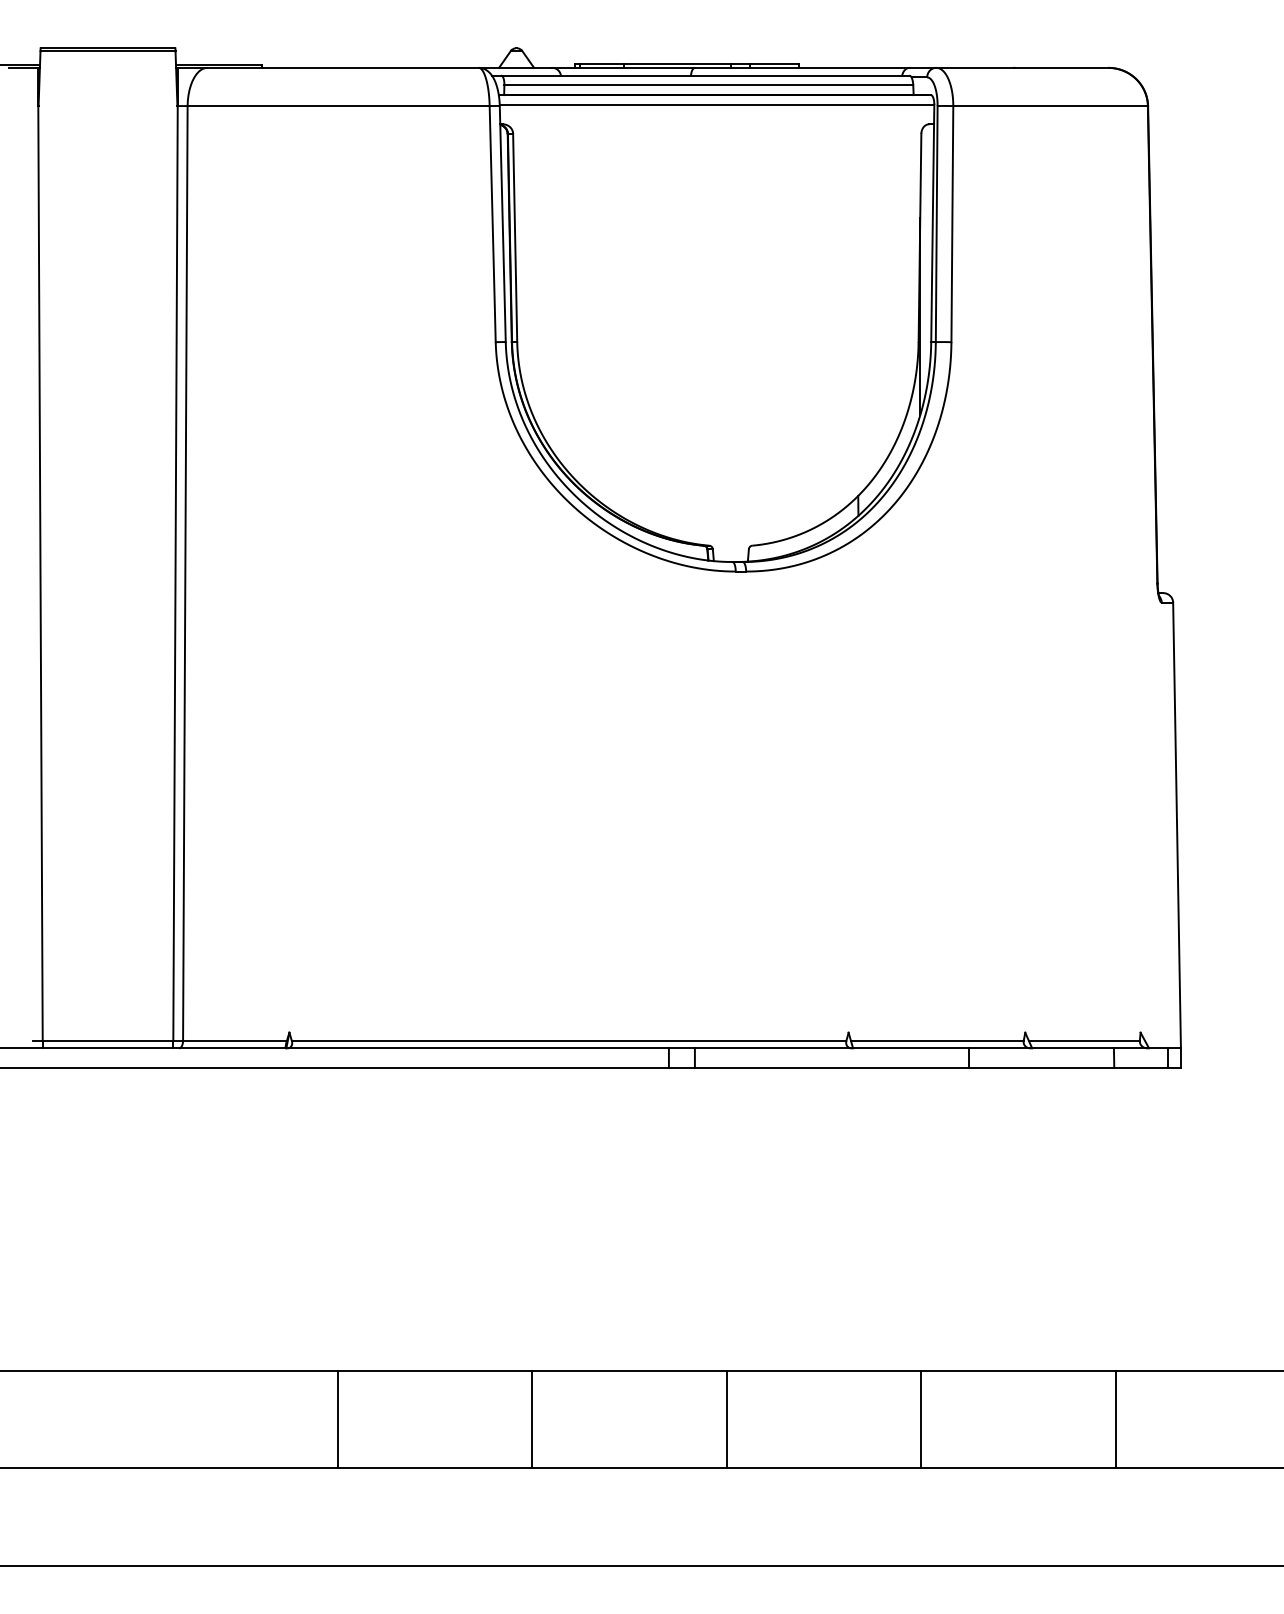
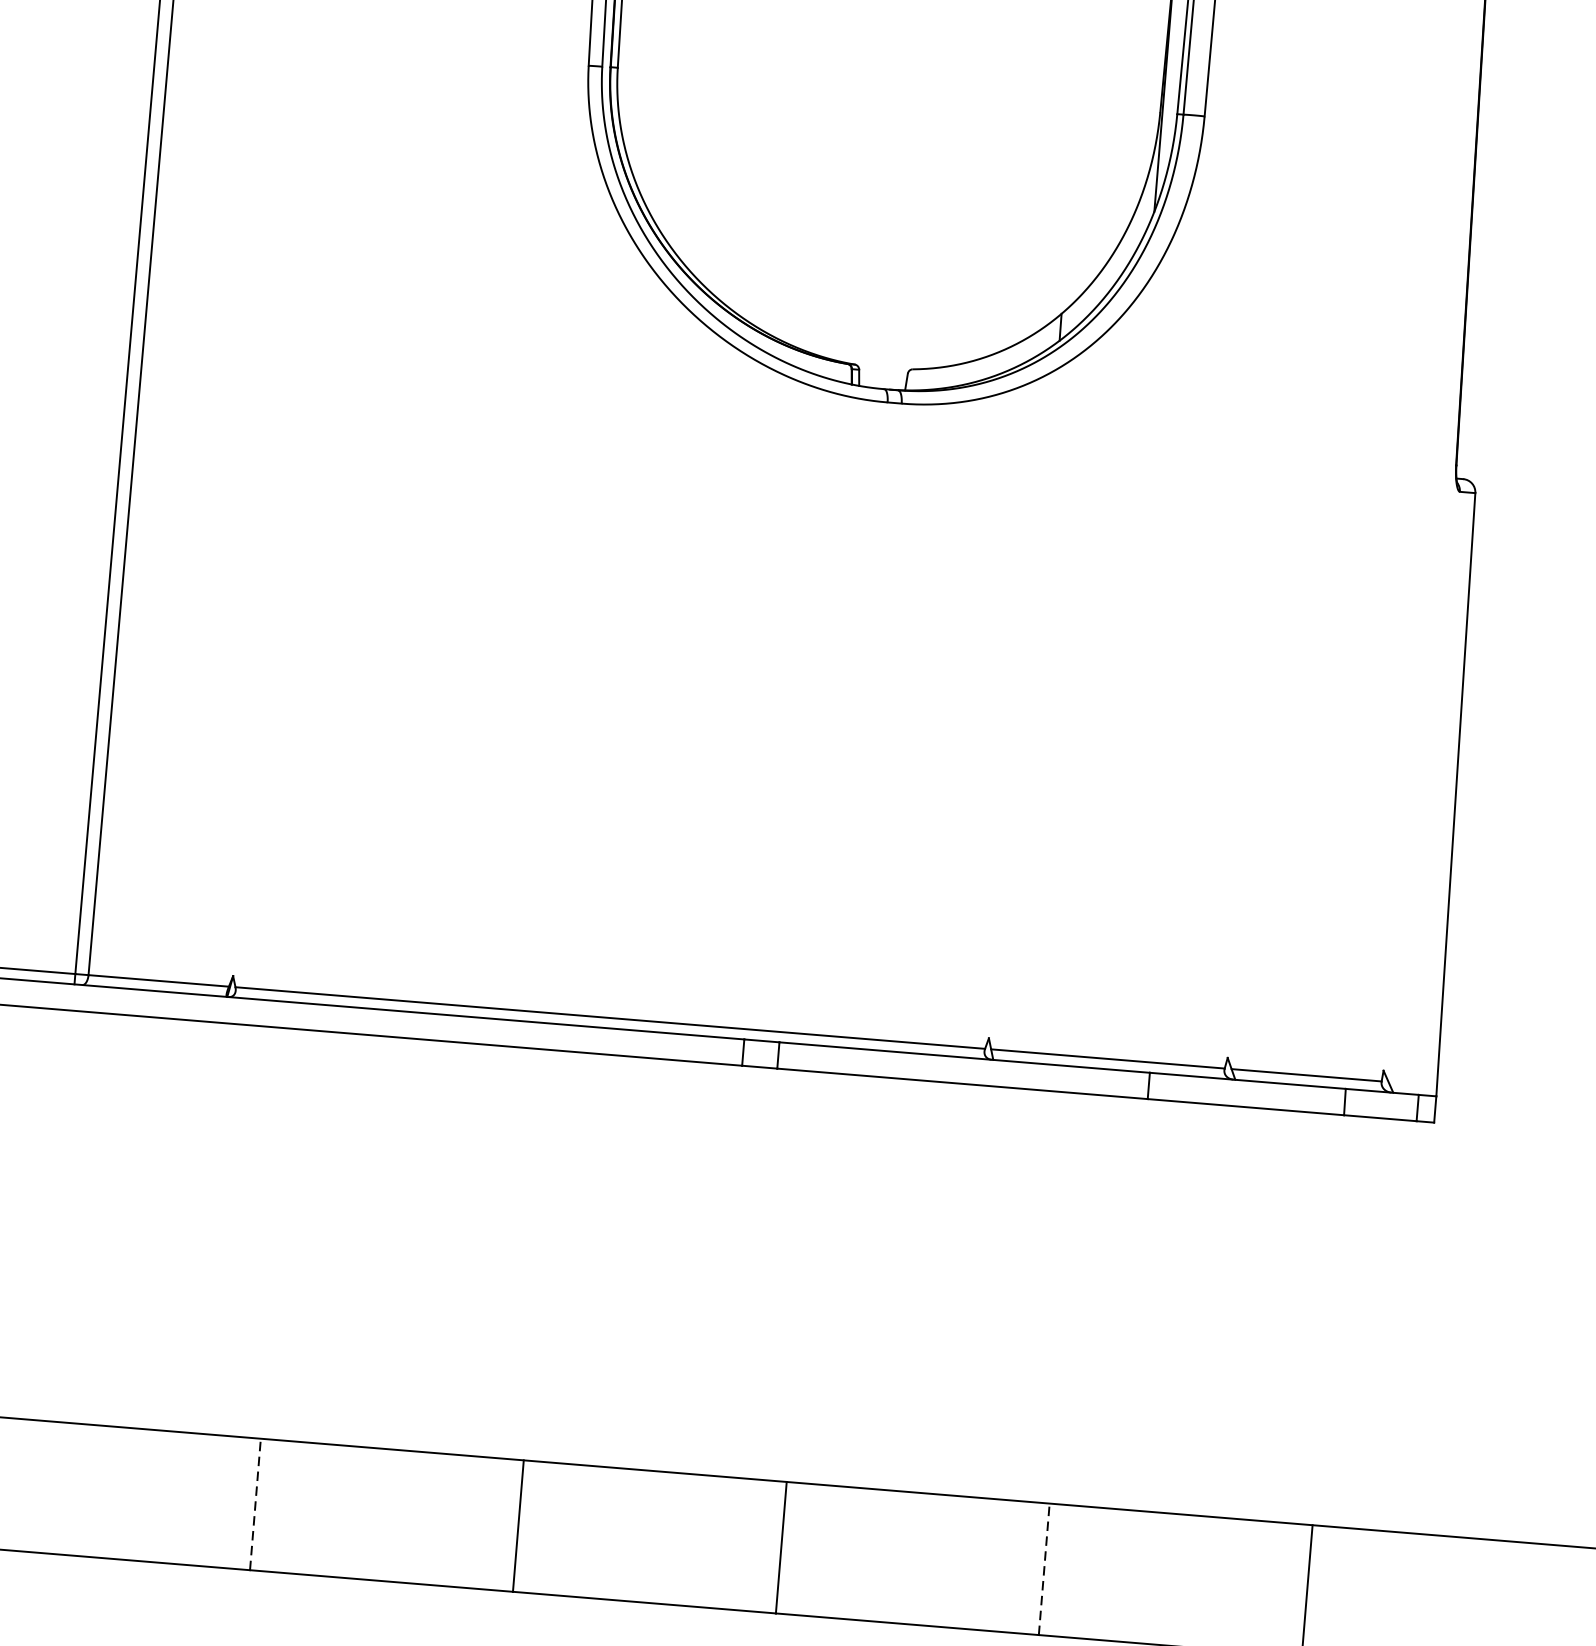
line: (337, 1419) -> (255, 1504), solid -> dashed
line: (921, 1419) -> (1044, 1569), solid -> dashed

